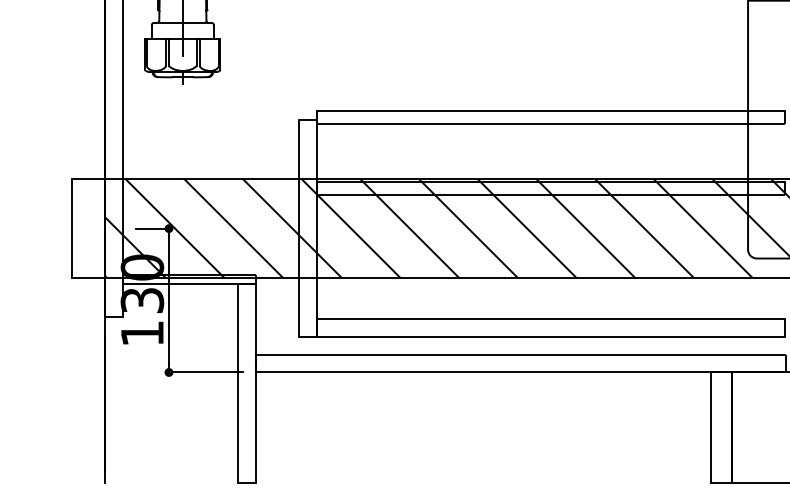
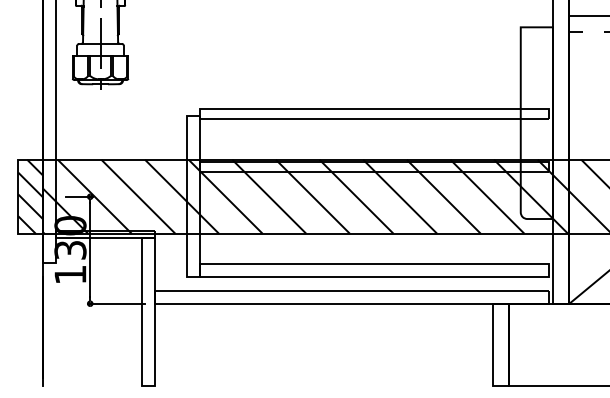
hatch: (88, 228) -> (30, 196), added

